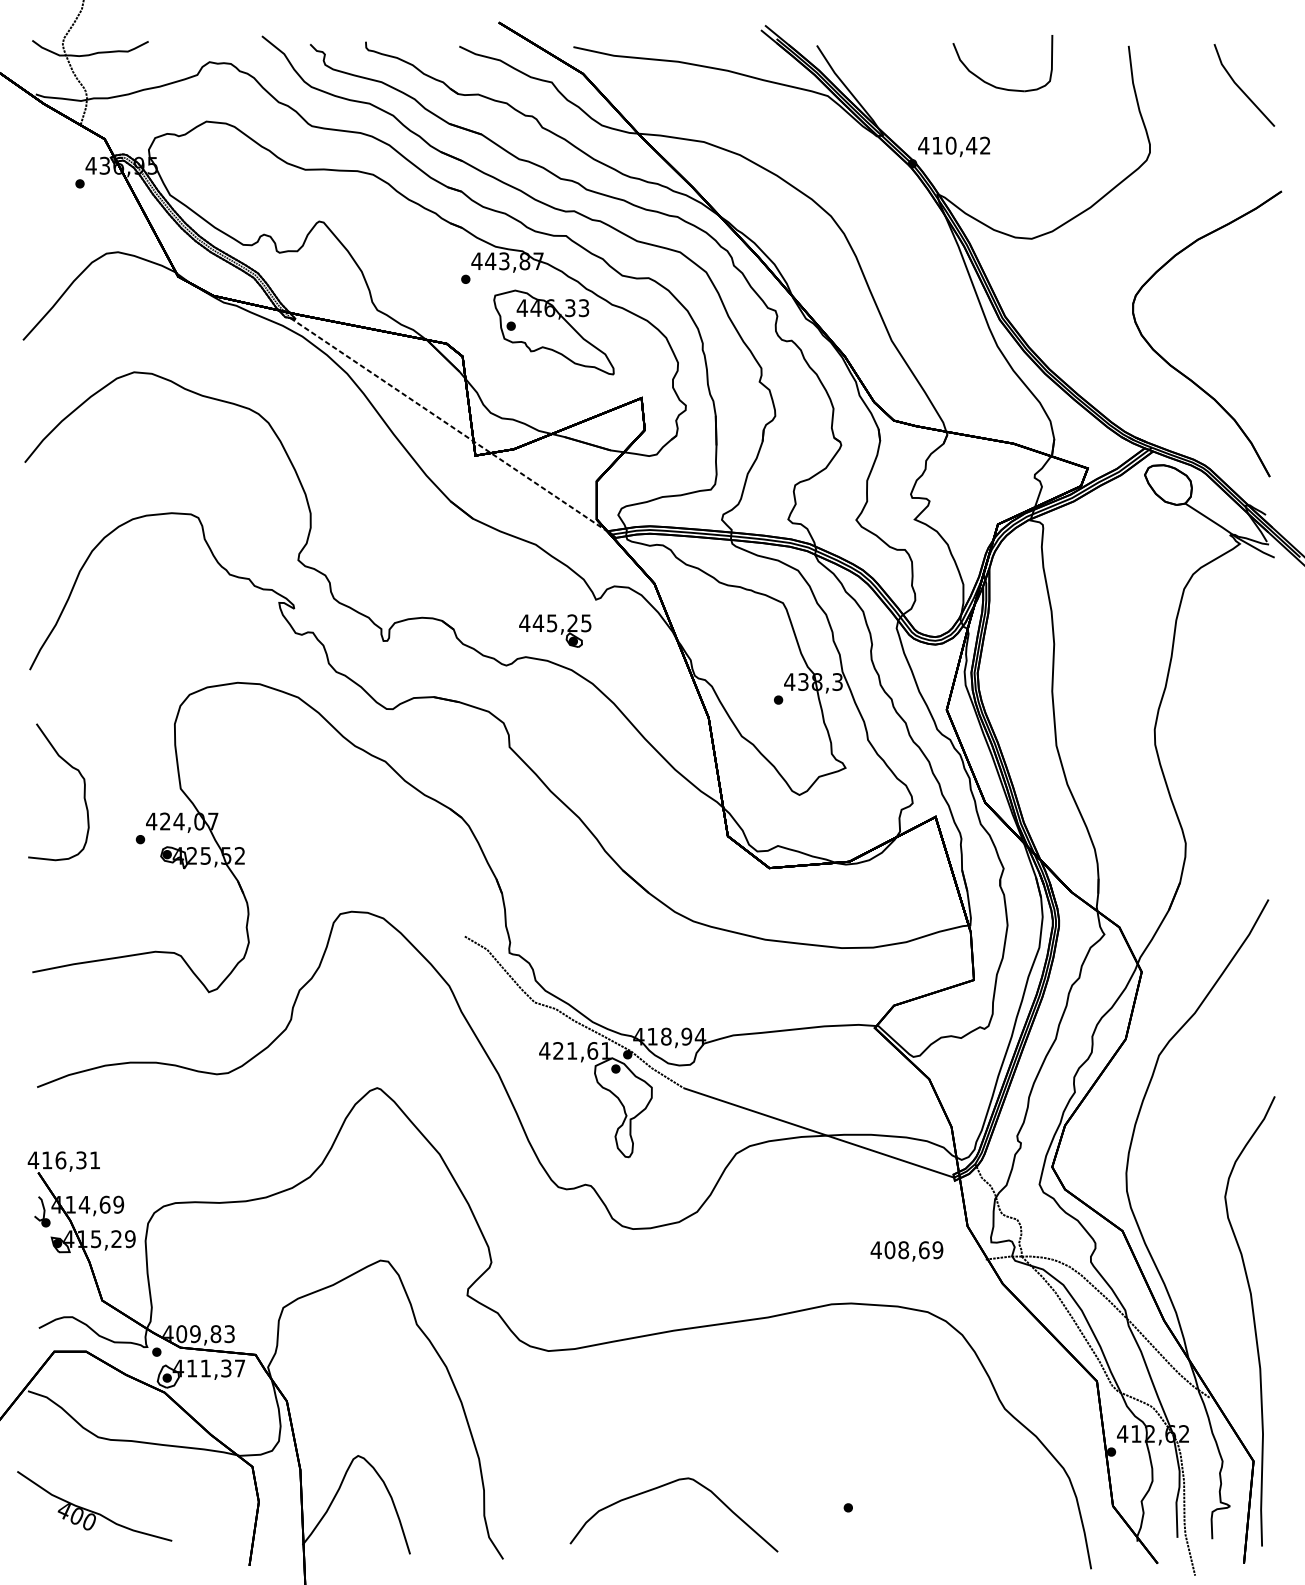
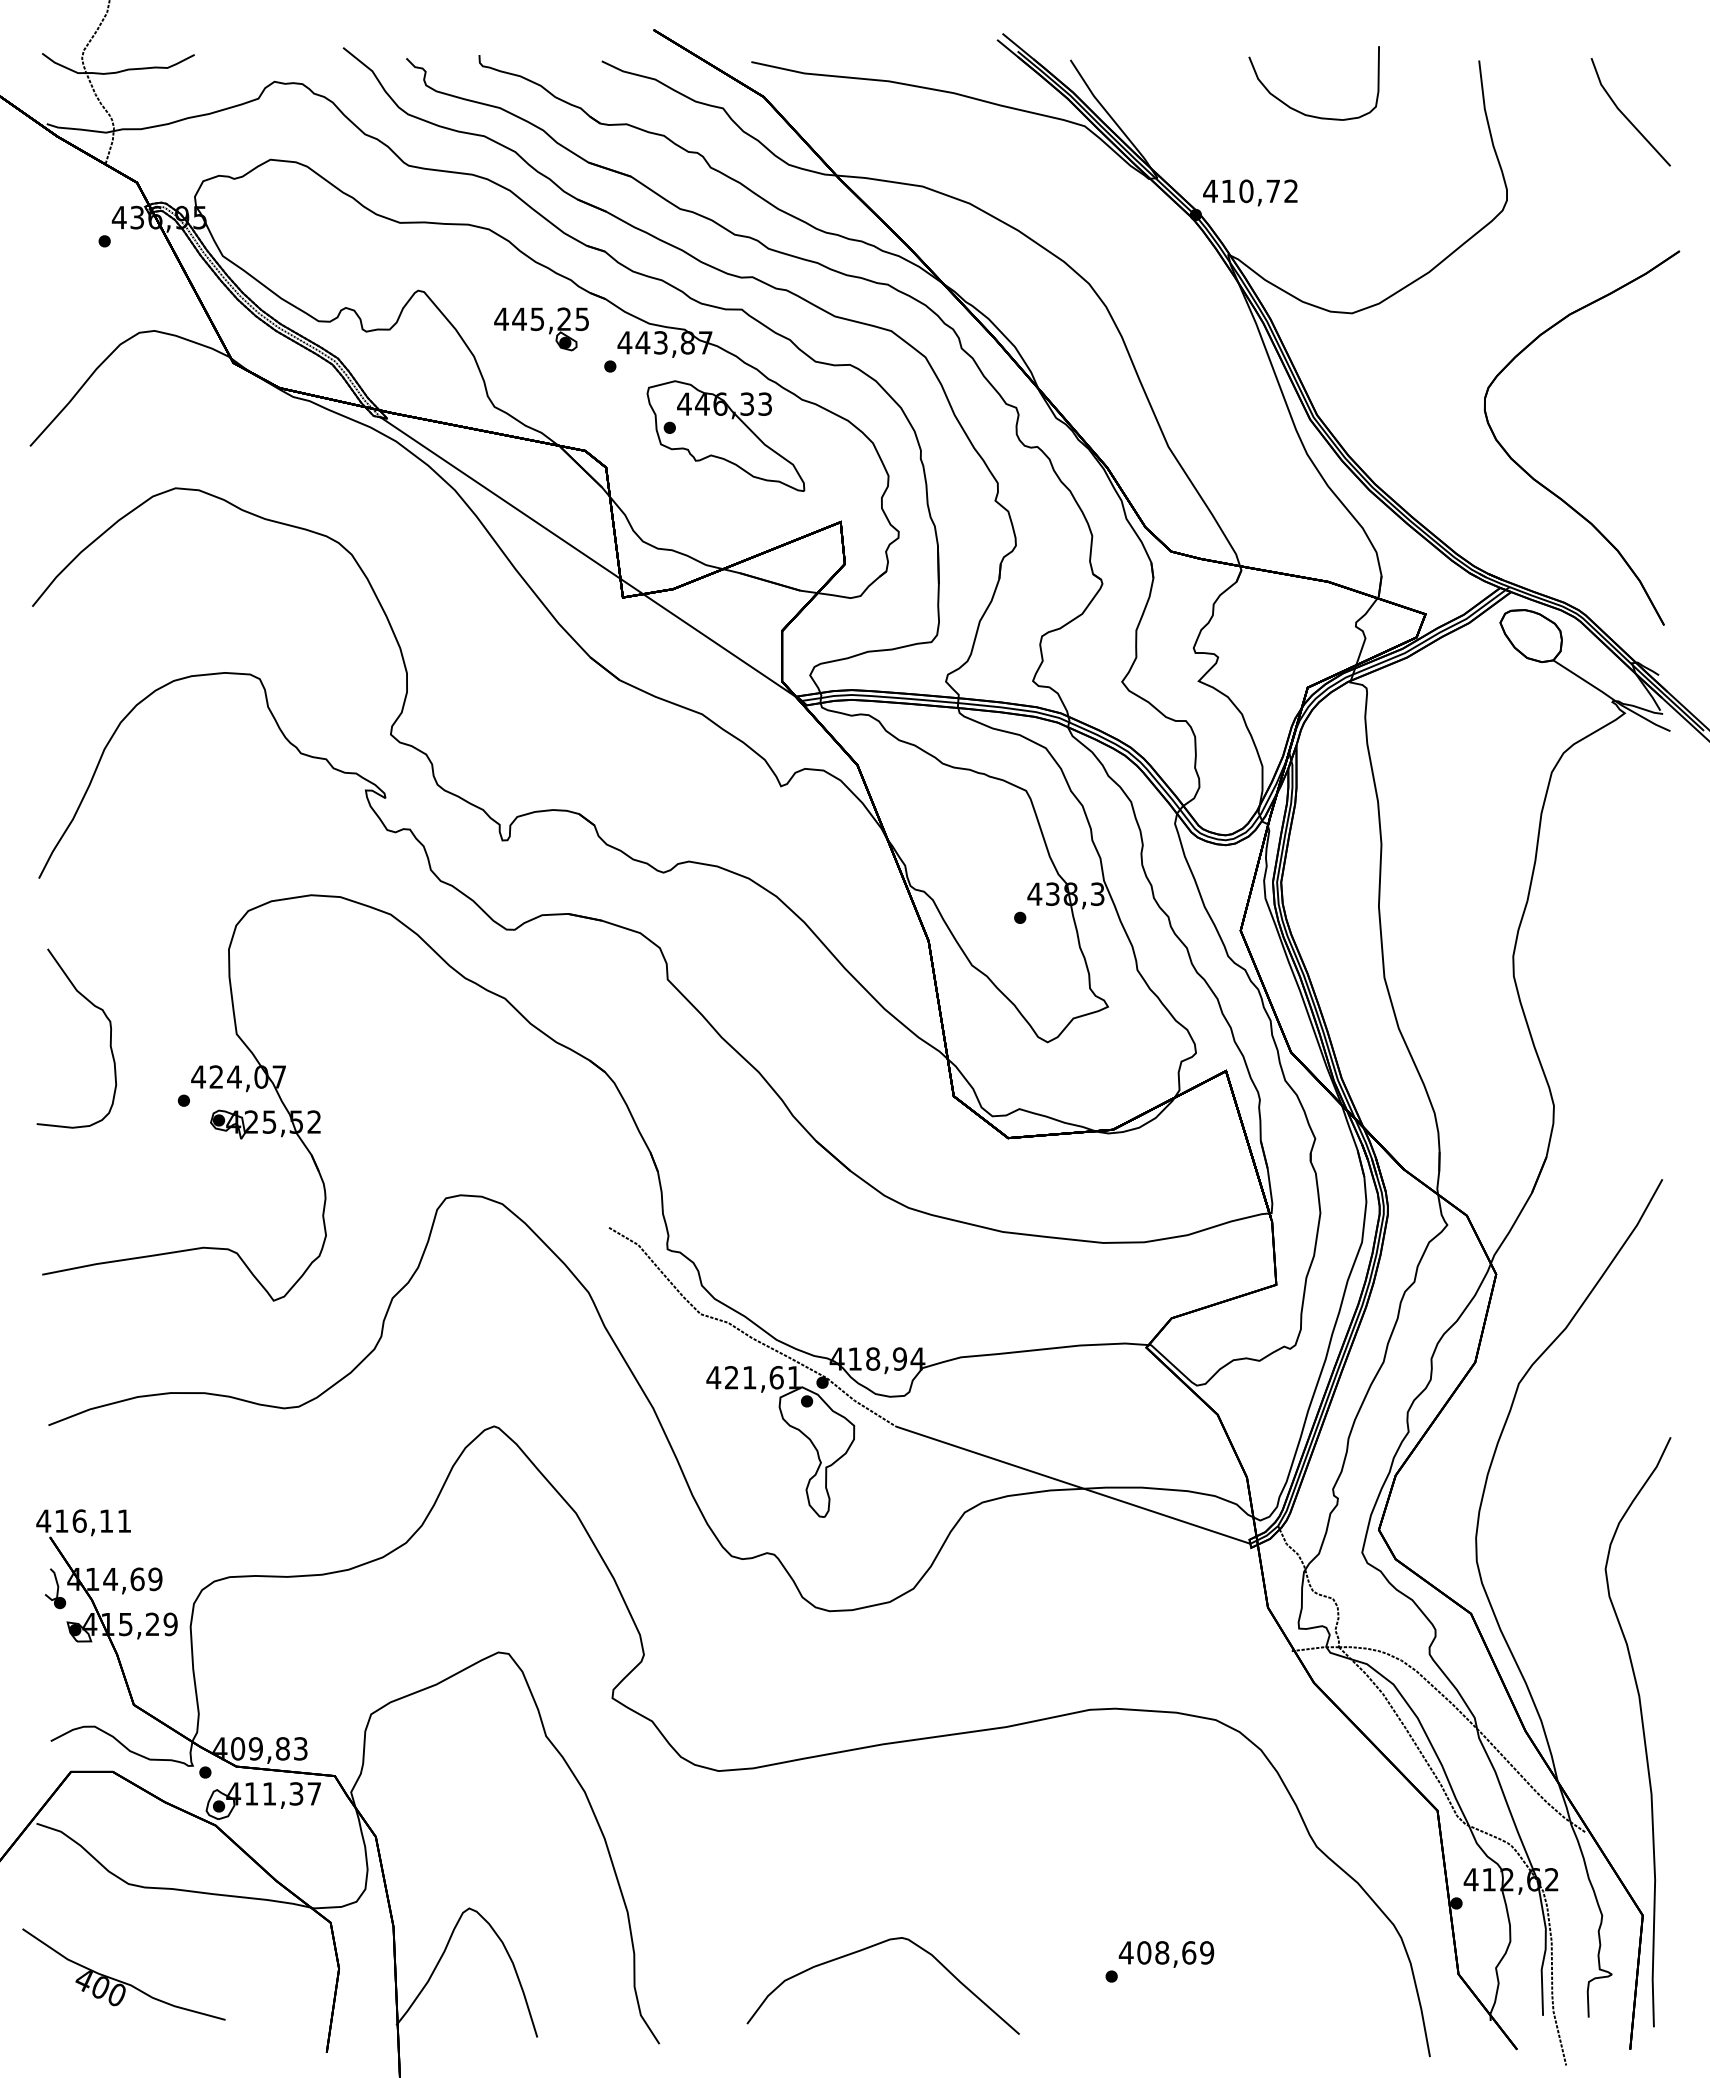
text: (971, 145) -> (1272, 190), 410,42 -> 410,72
line: (451, 426) -> (591, 559), dashed -> solid
part: (555, 631) -> (541, 329), moved
text: (81, 1159) -> (106, 1520), 416,31 -> 416,11
text: (906, 1251) -> (1166, 1954), moved

